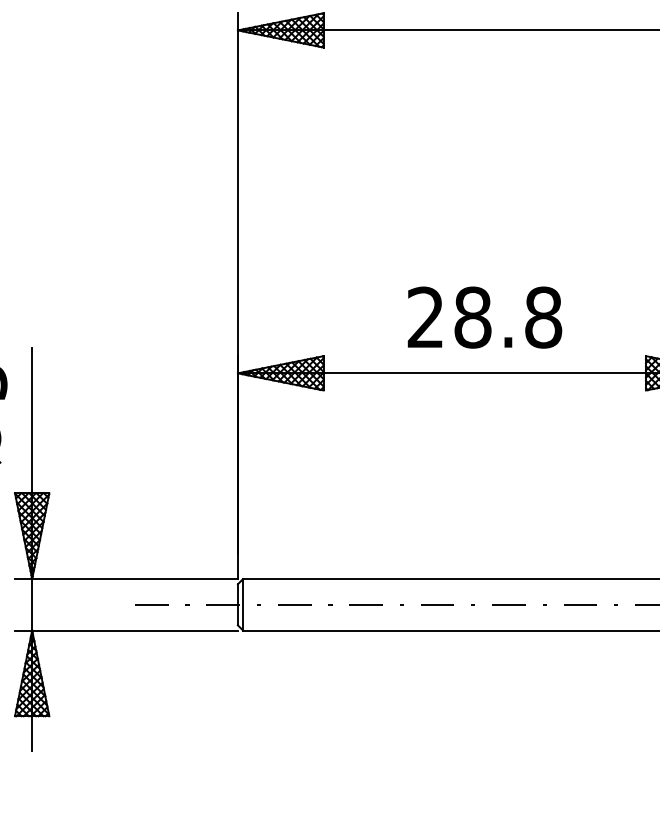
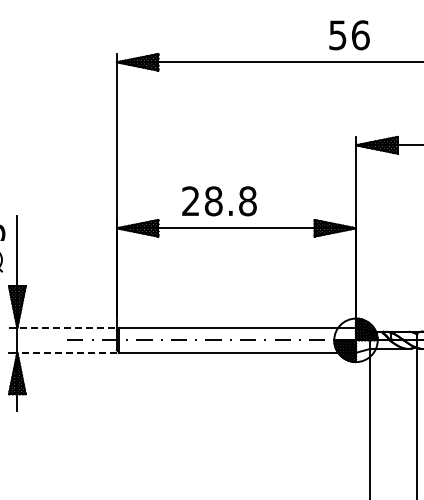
text: (484, 317) -> (219, 201), moved
line: (127, 578) -> (63, 327), solid -> dashed
line: (135, 629) -> (67, 352), solid -> dashed

